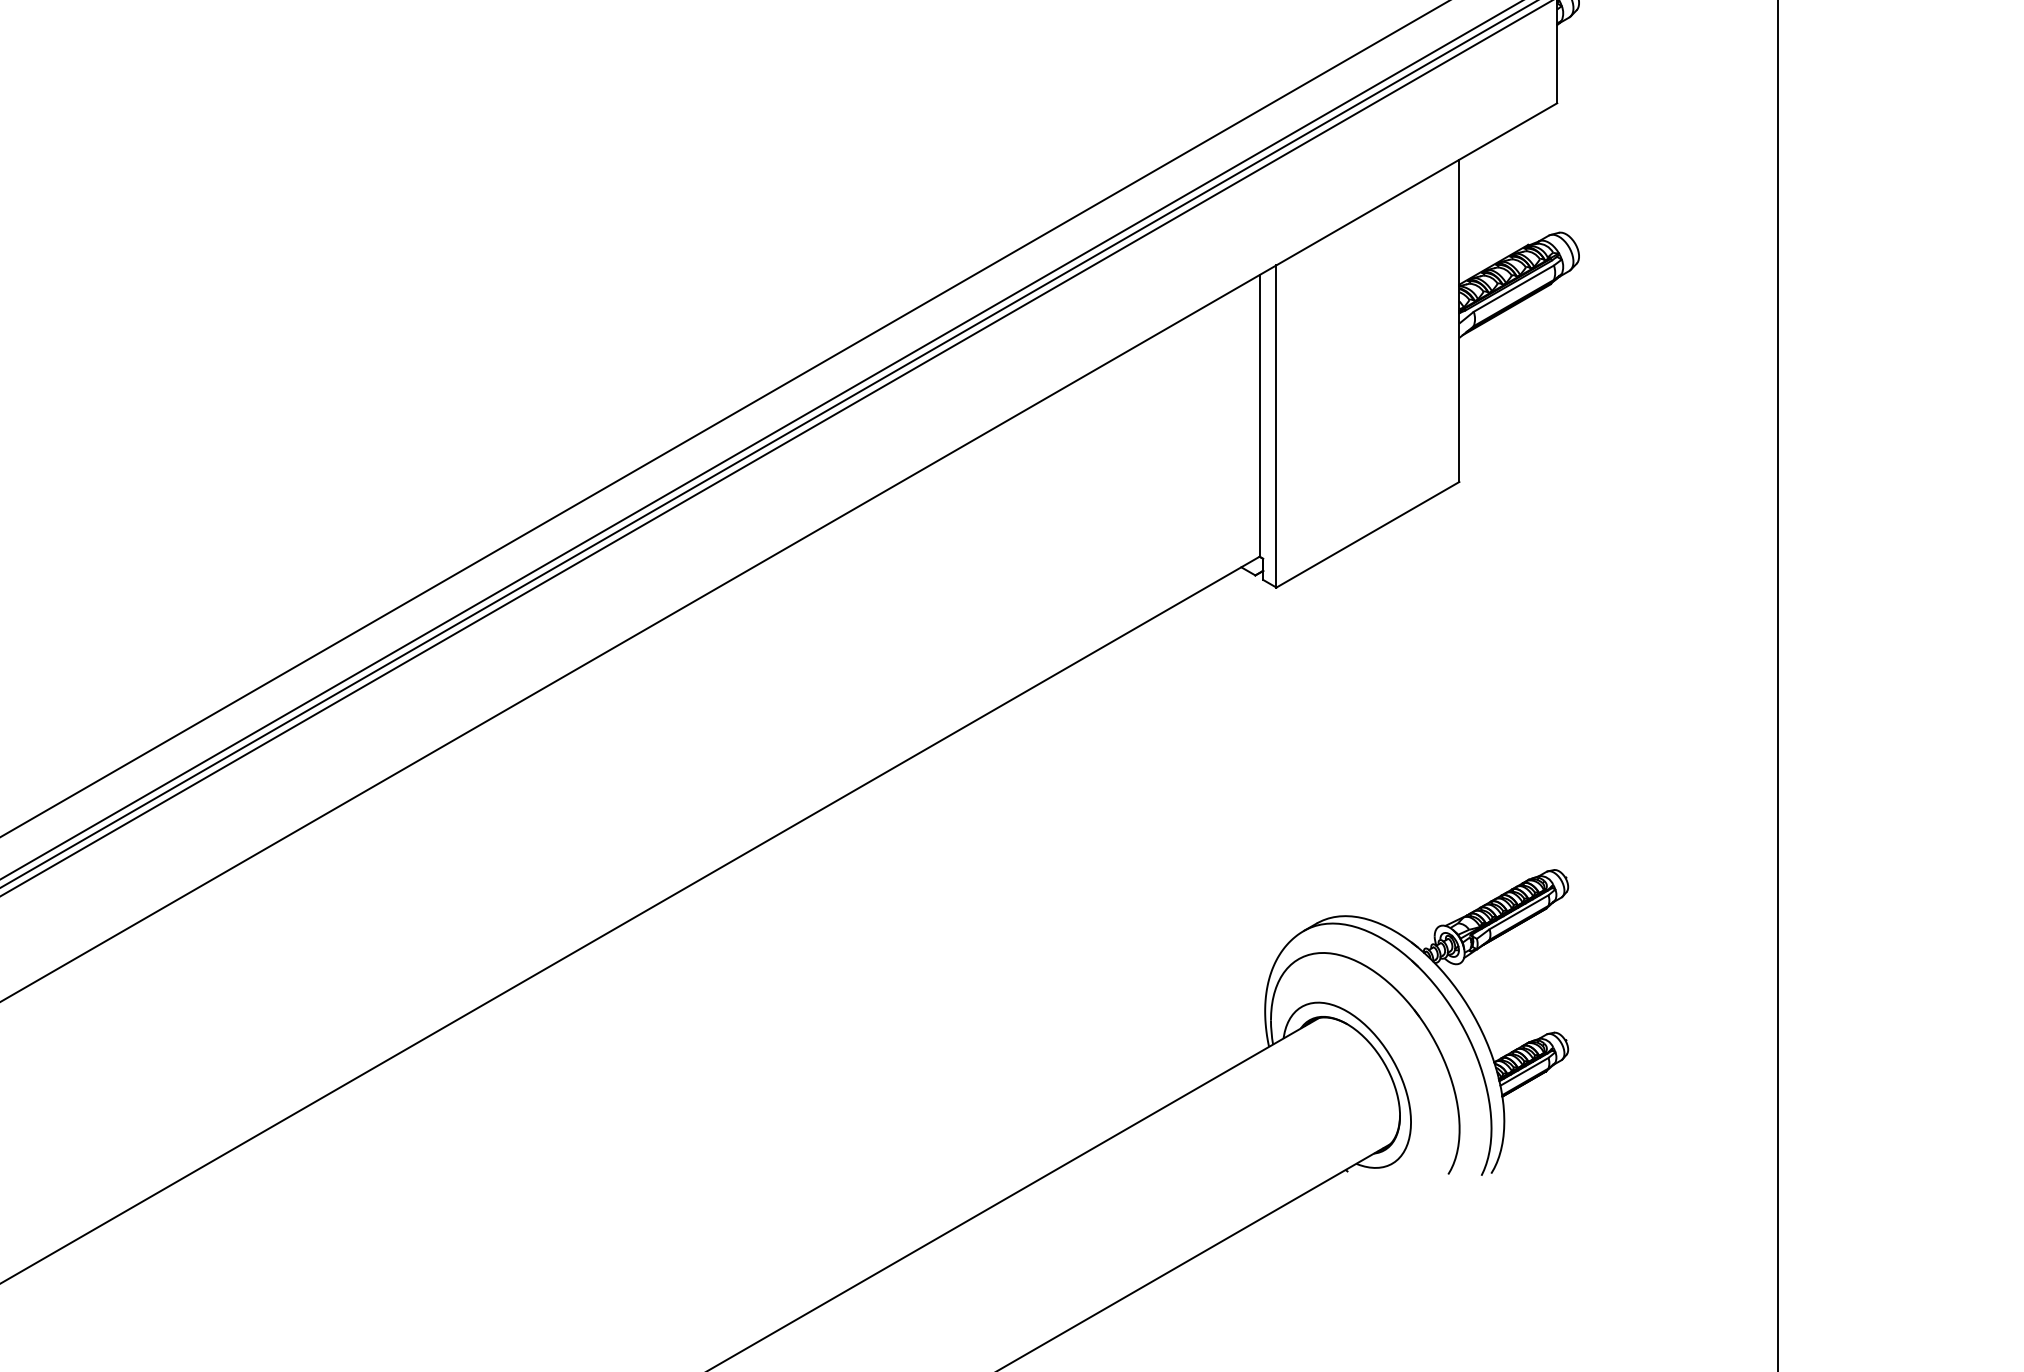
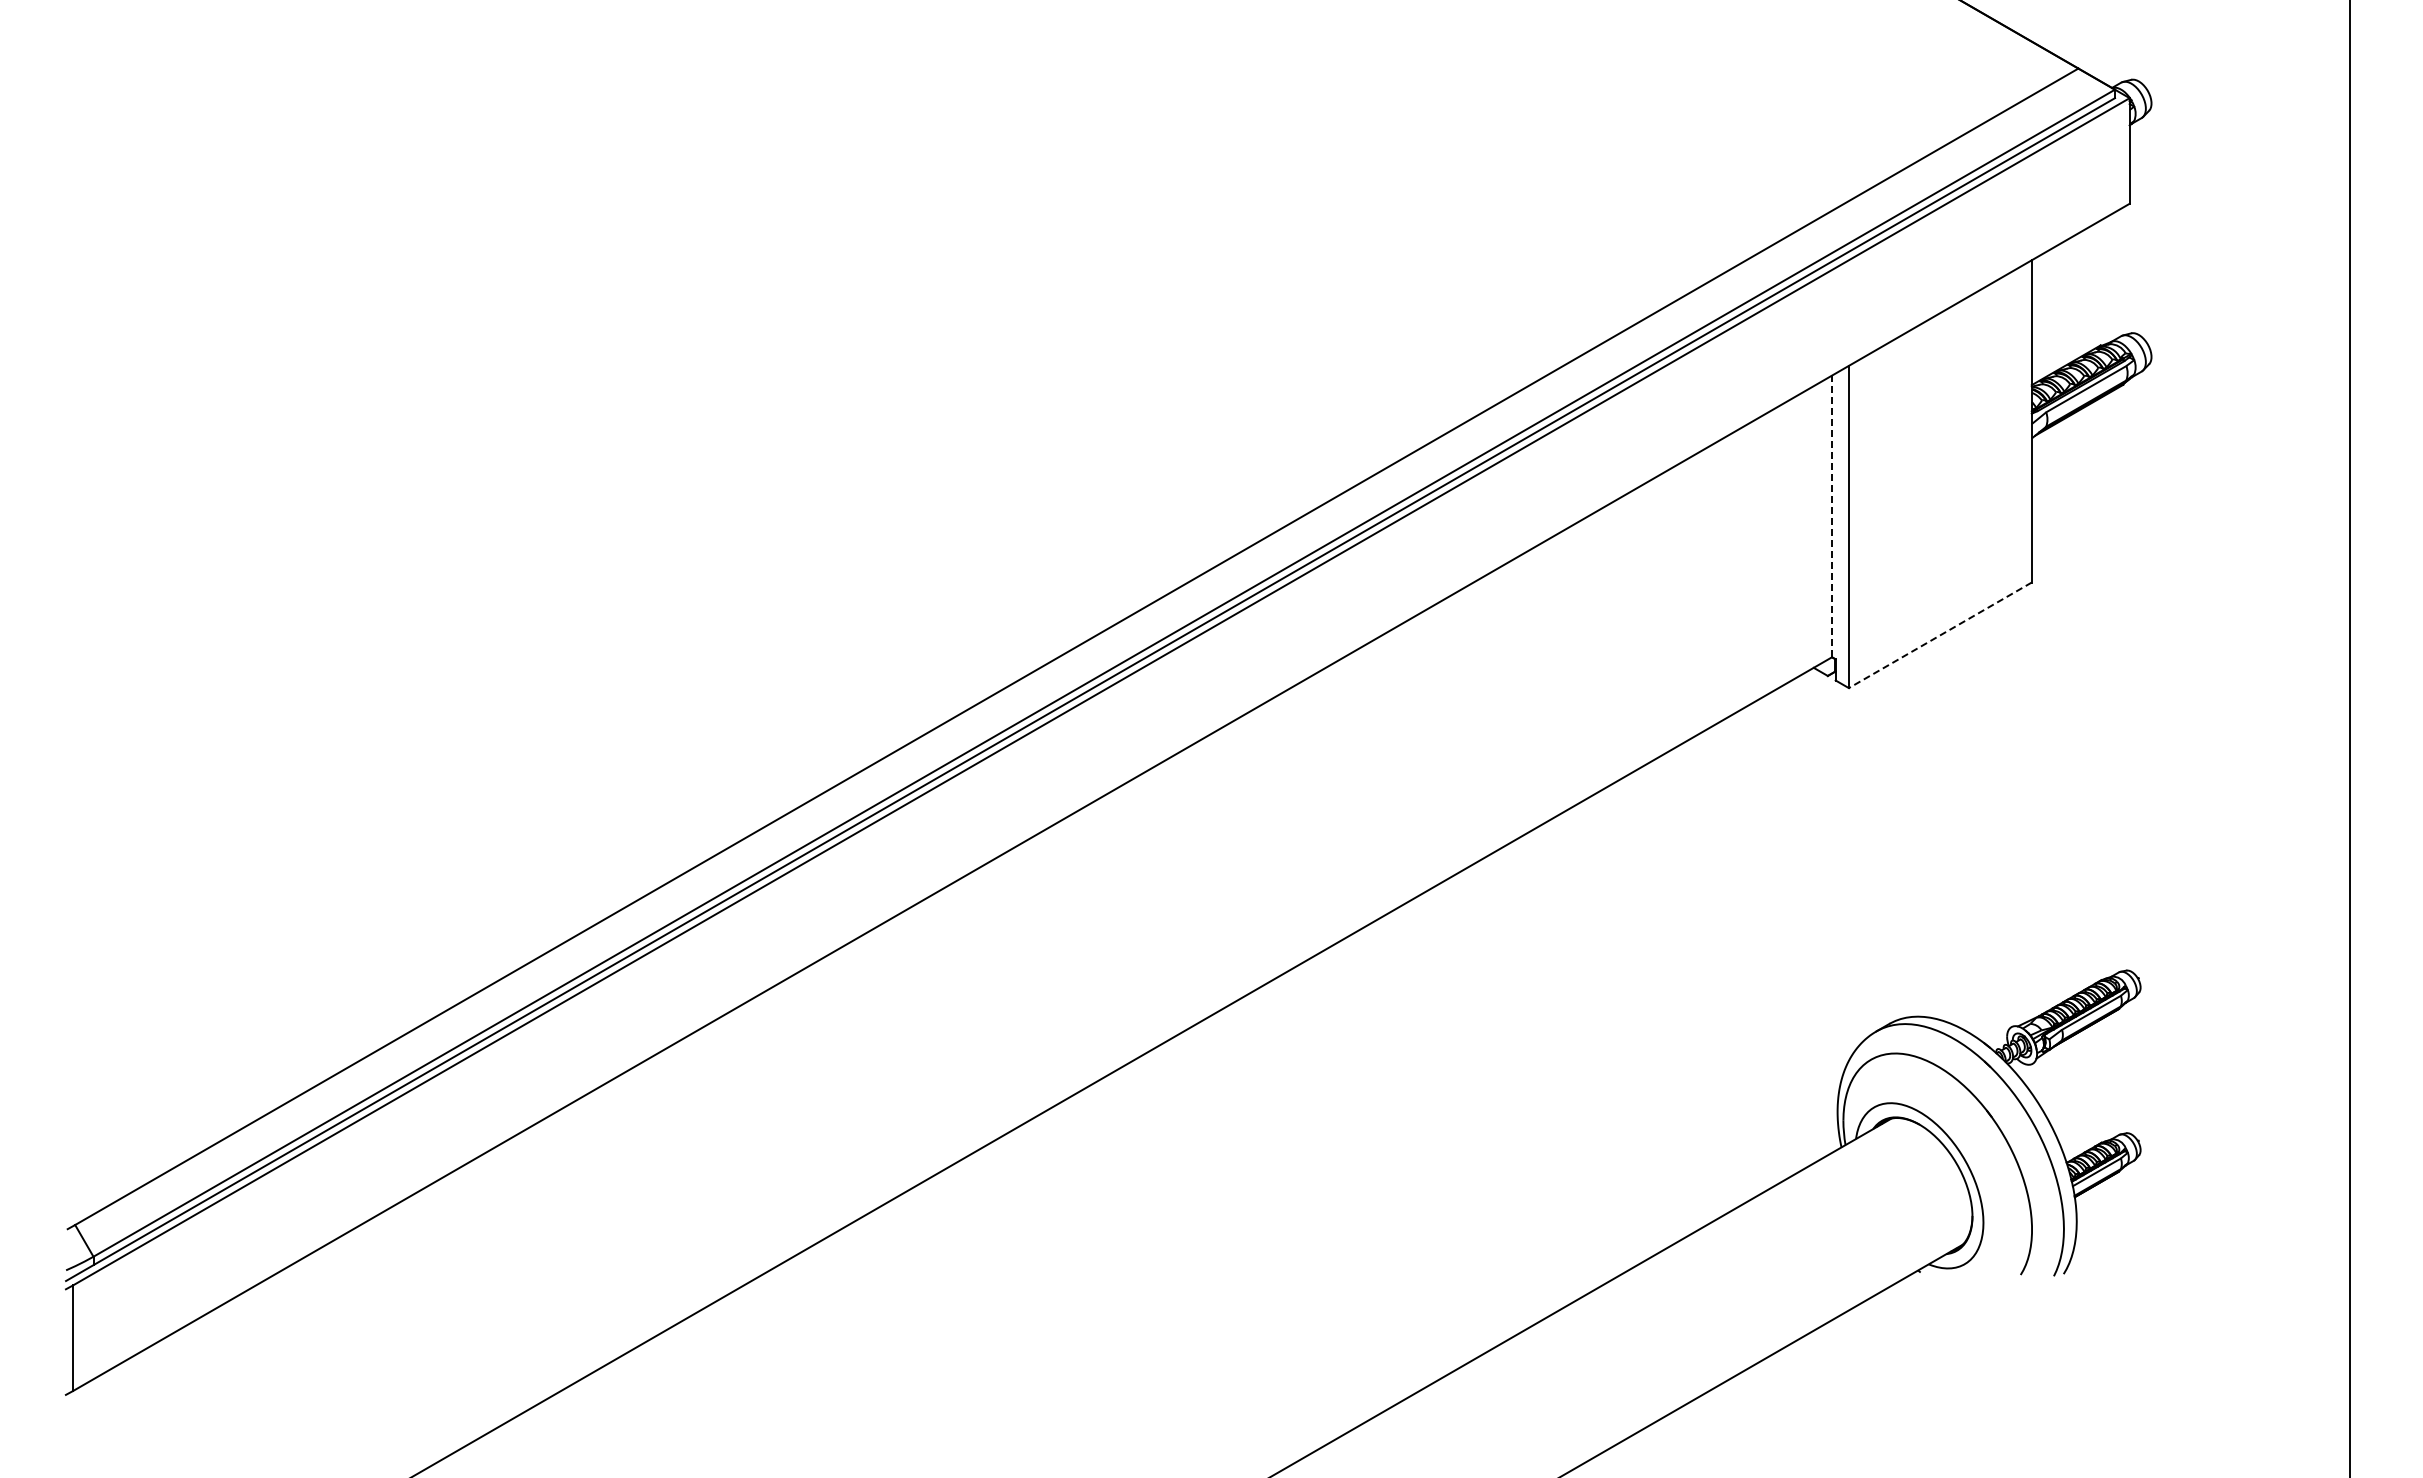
line: (1260, 415) -> (1832, 516), solid -> dashed
line: (1368, 534) -> (1940, 635), solid -> dashed

